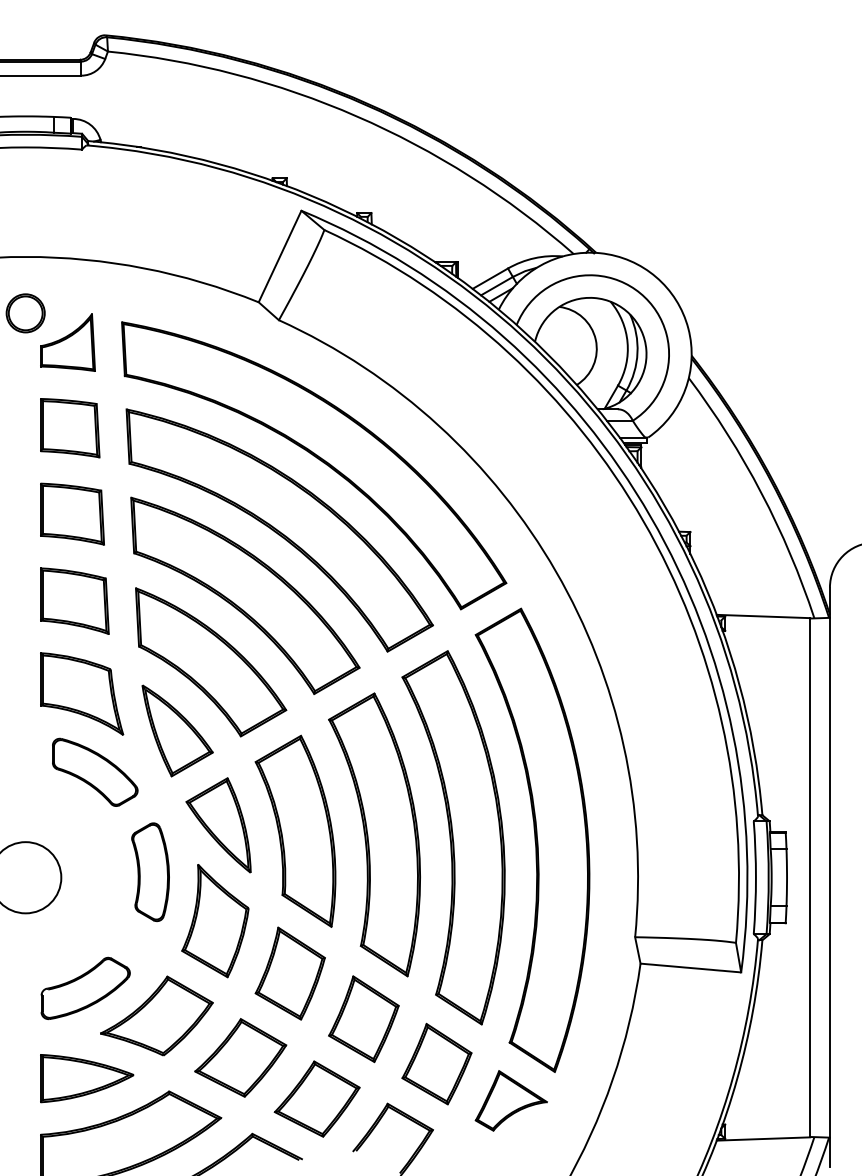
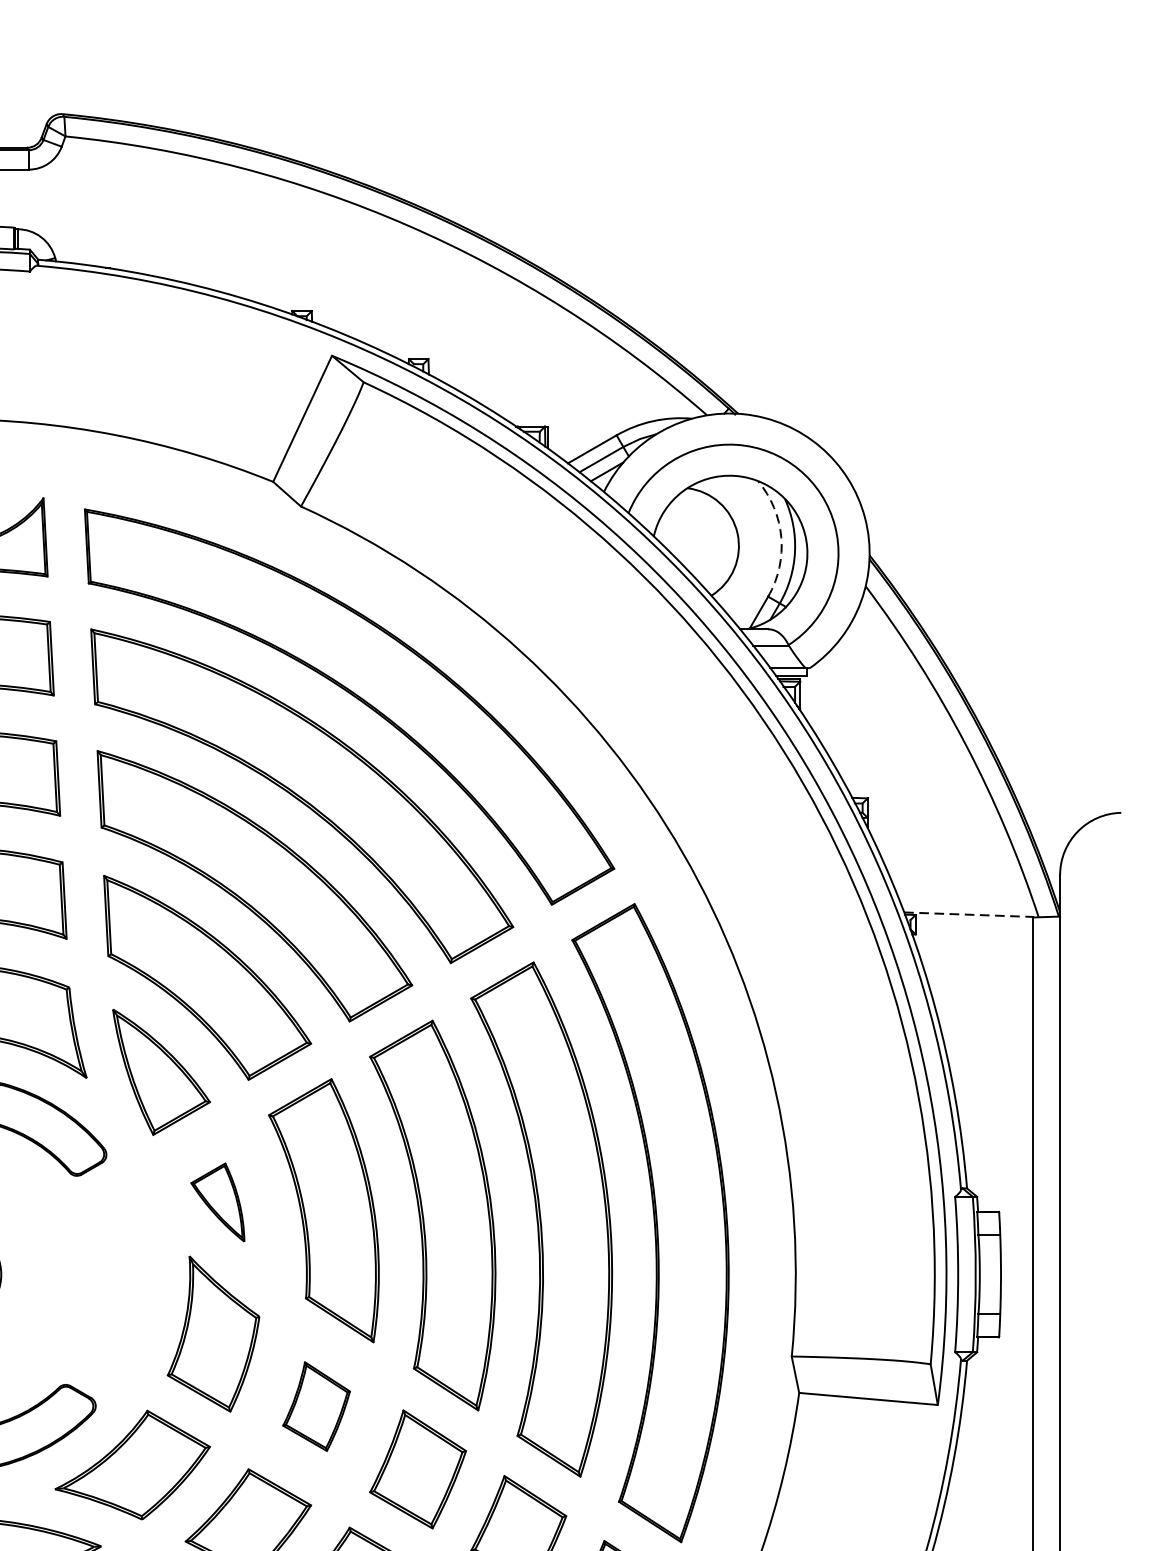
arc: (627, 342) -> (781, 537), solid -> dashed
line: (763, 616) -> (968, 914), solid -> dashed
part: (218, 825) -> (217, 1202), size x0.6
part: (150, 872) -> (124, 1267), removed
part: (289, 973) -> (315, 1406), size x0.7

